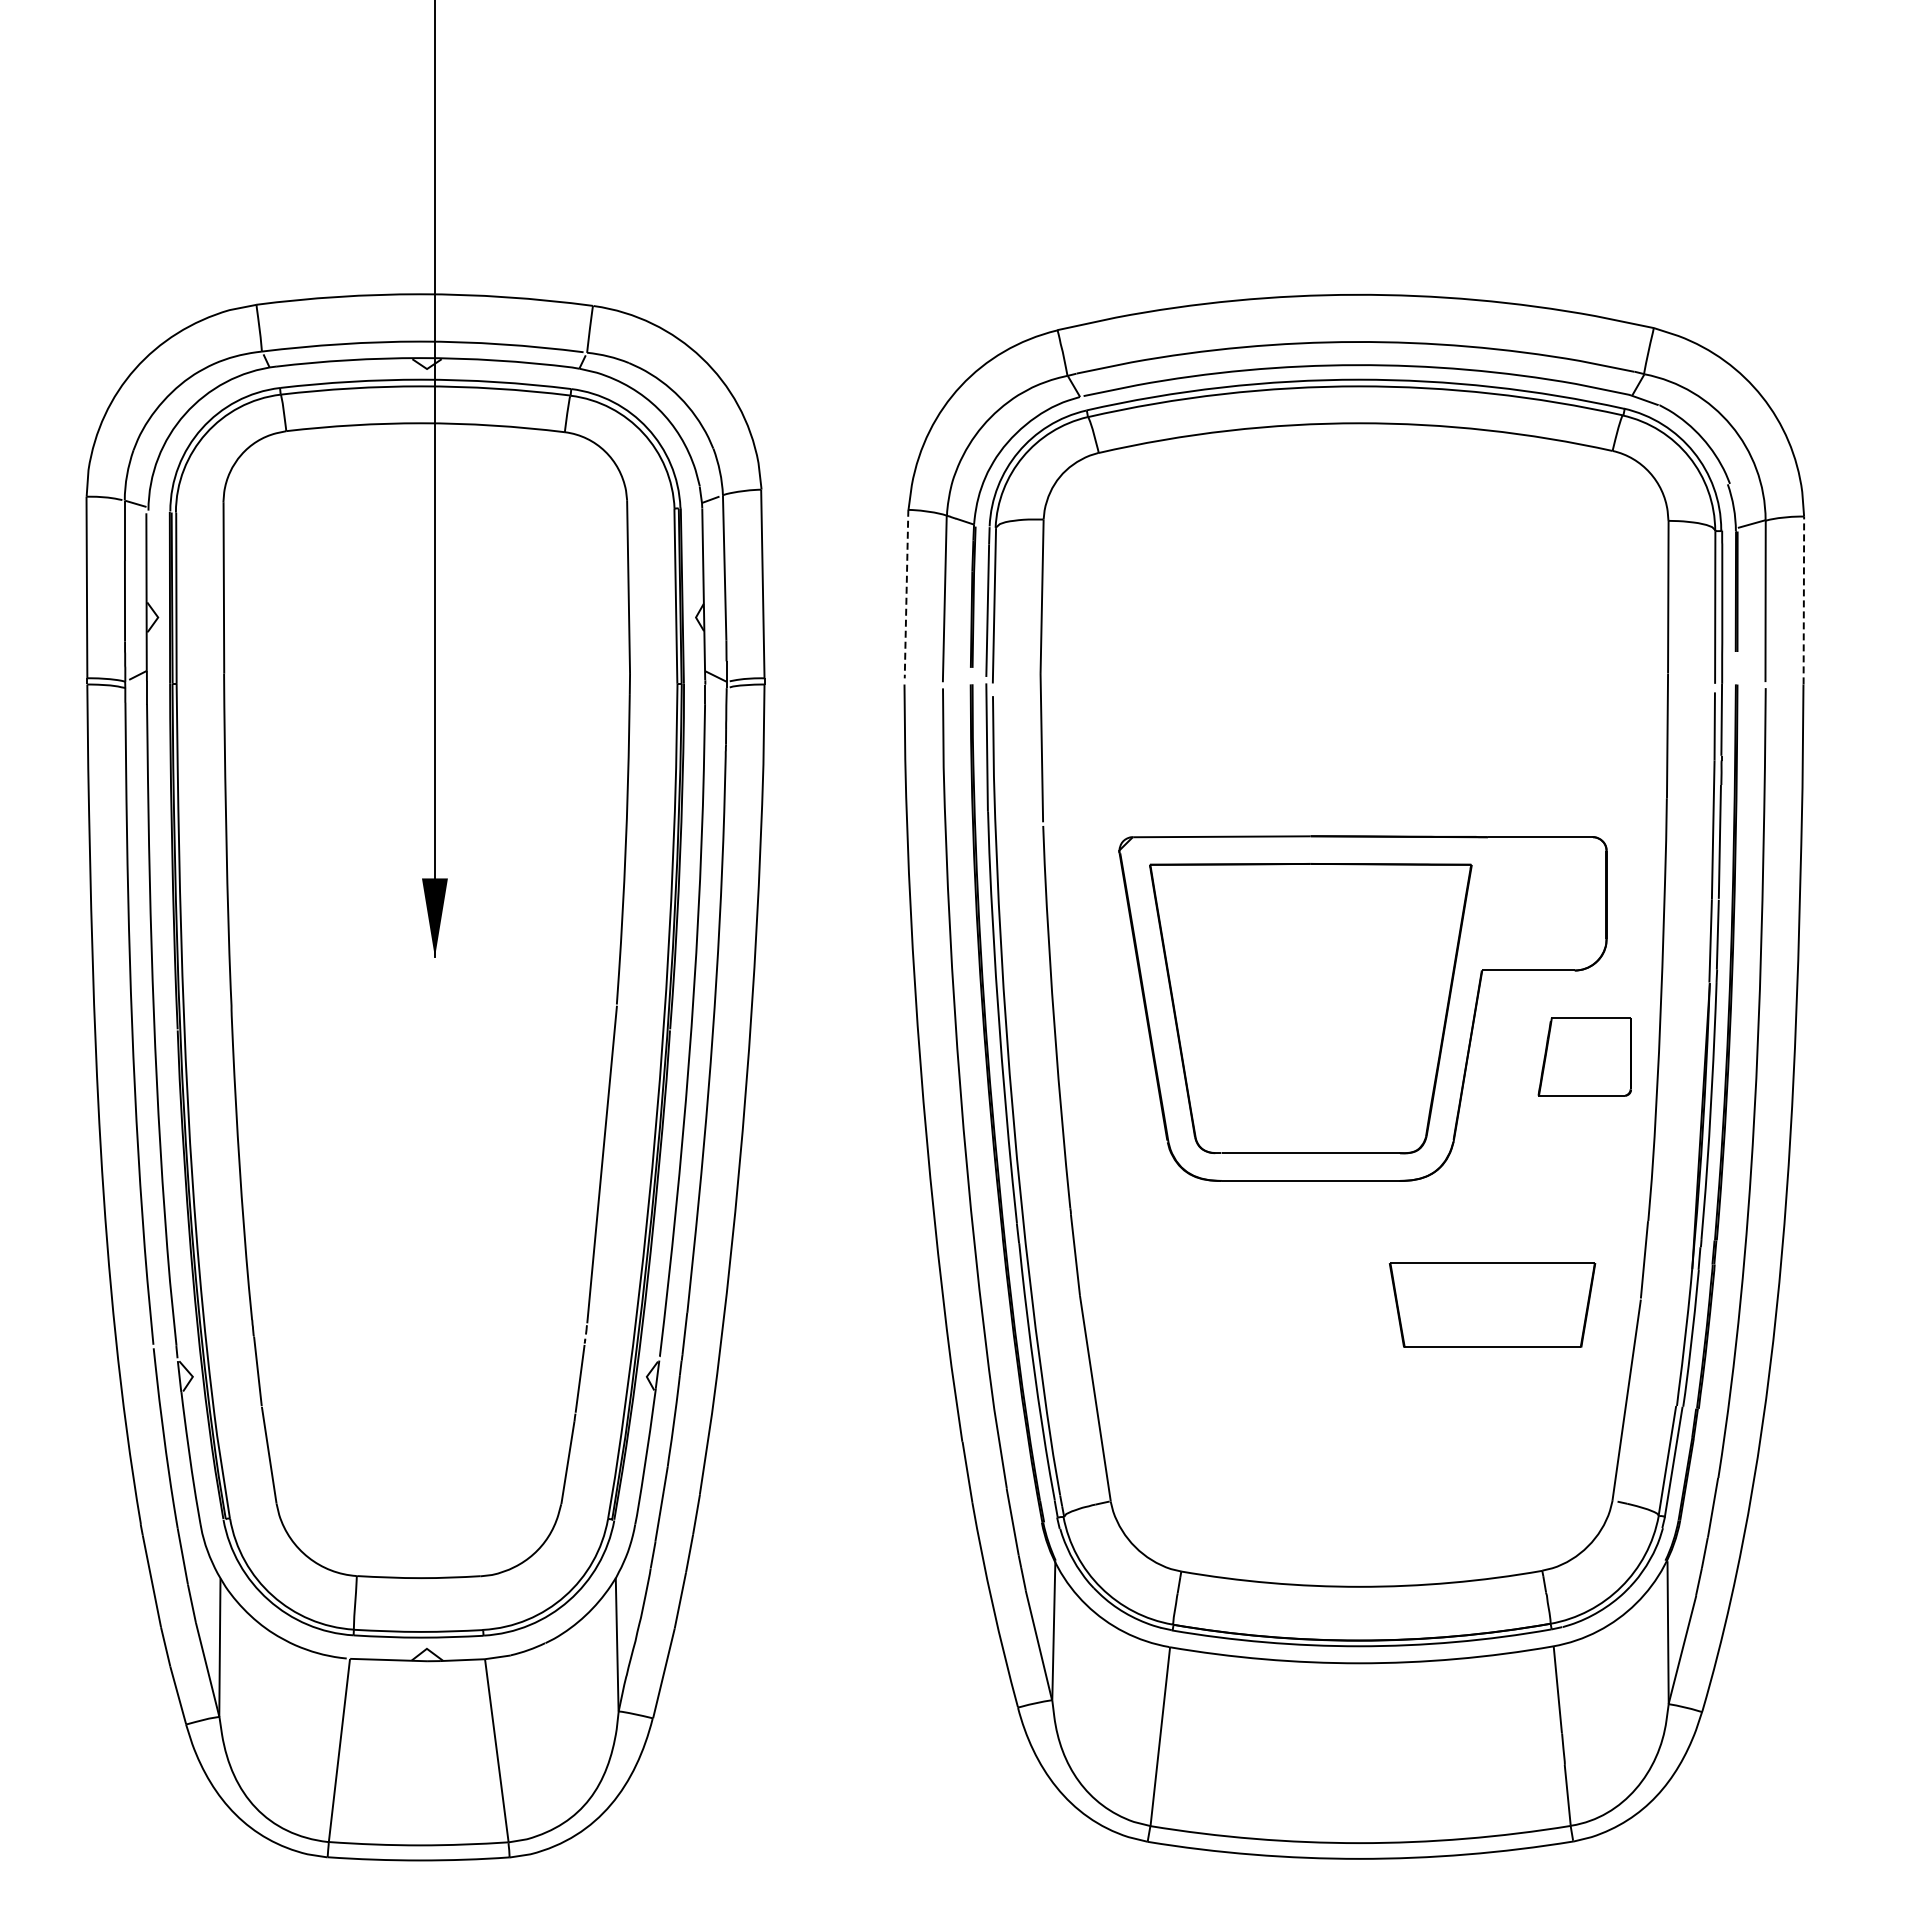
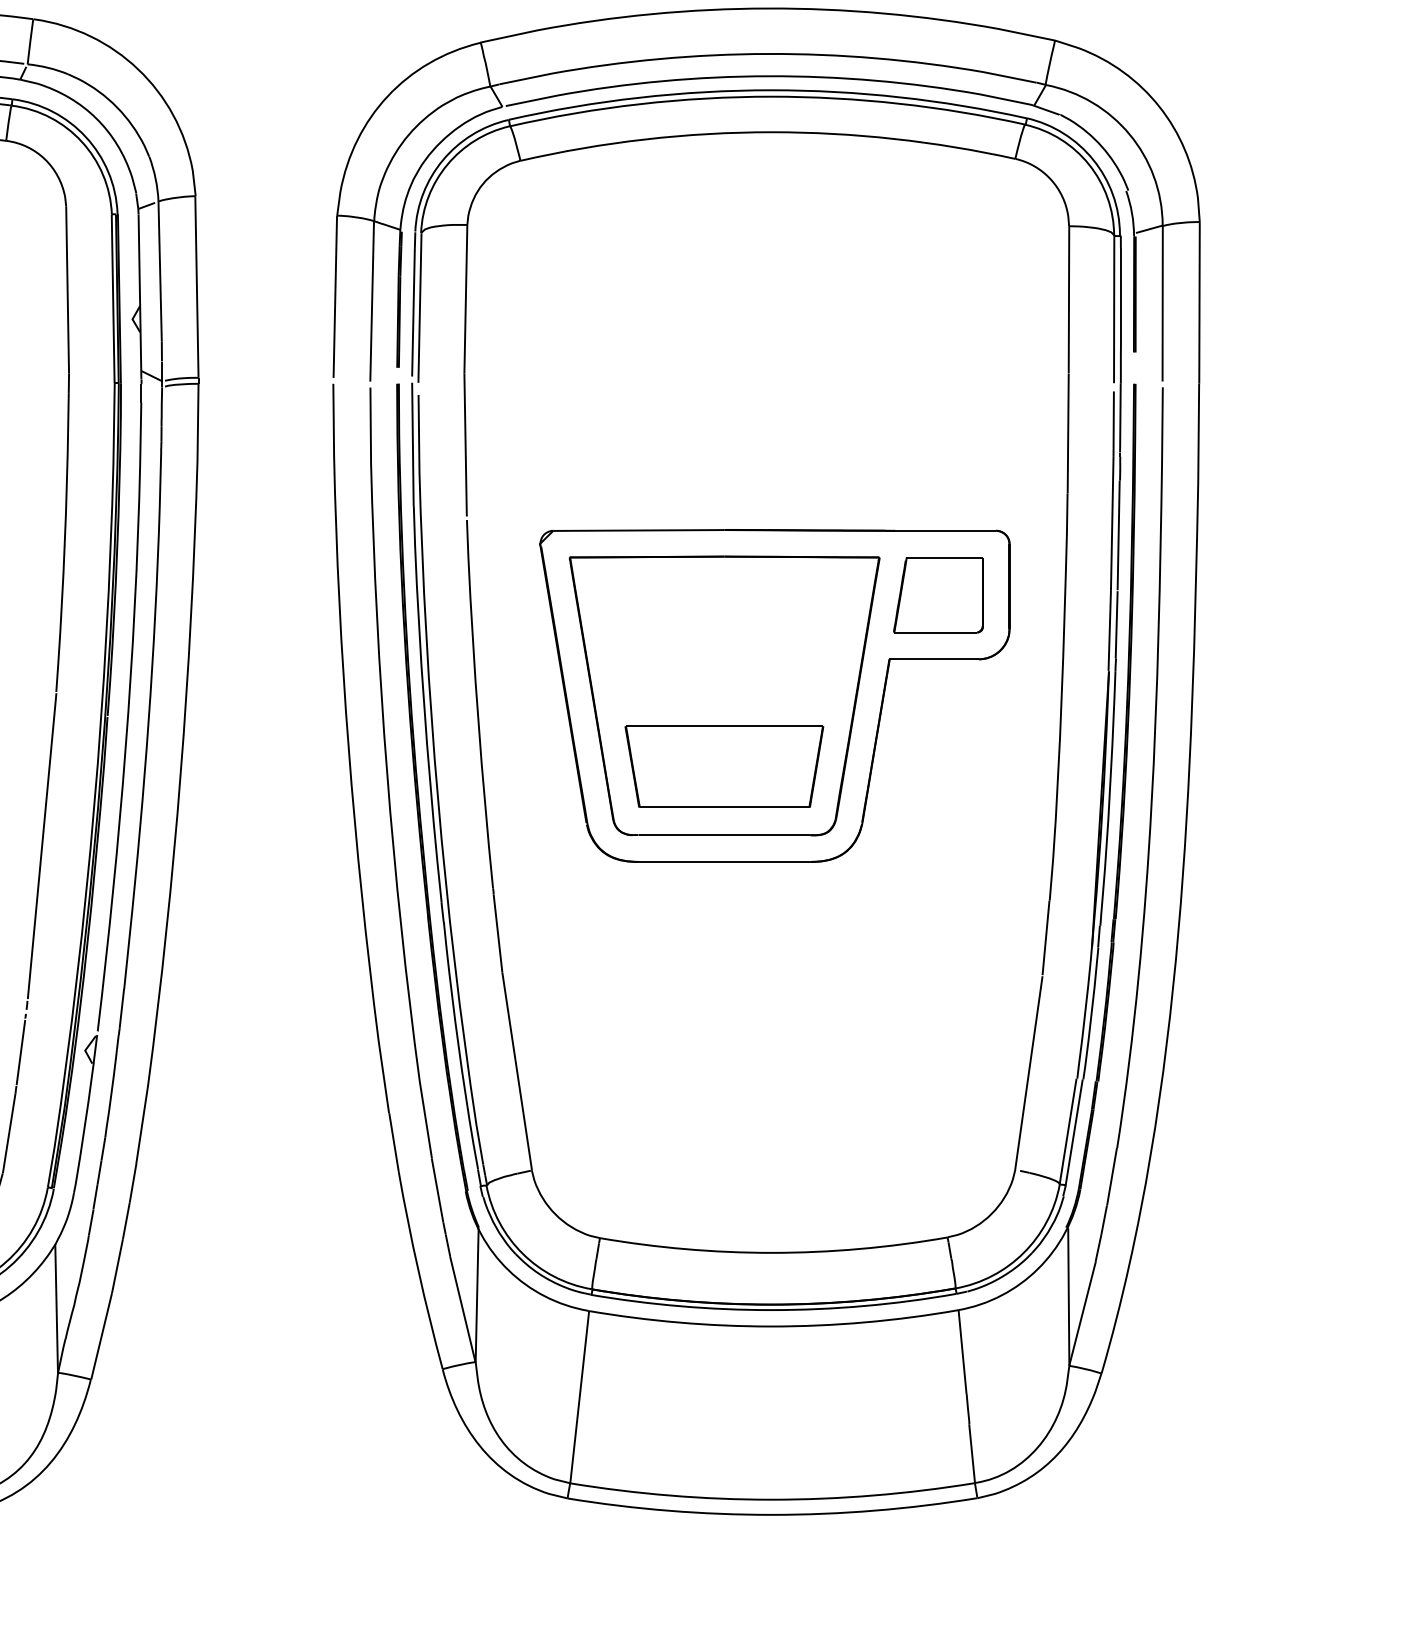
line: (906, 594) -> (335, 297), dashed -> solid
line: (1803, 600) -> (1199, 302), dashed -> solid
part: (1584, 1056) -> (938, 594), moved
part: (1492, 1304) -> (724, 766), moved

